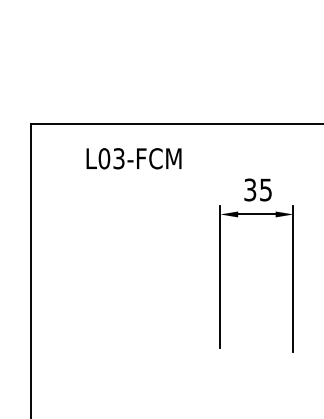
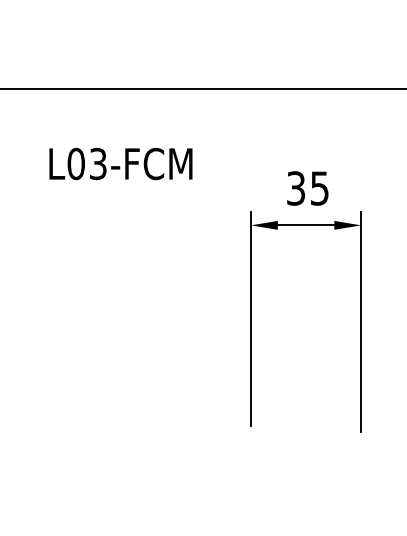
text: (133, 158) -> (120, 163), moved

